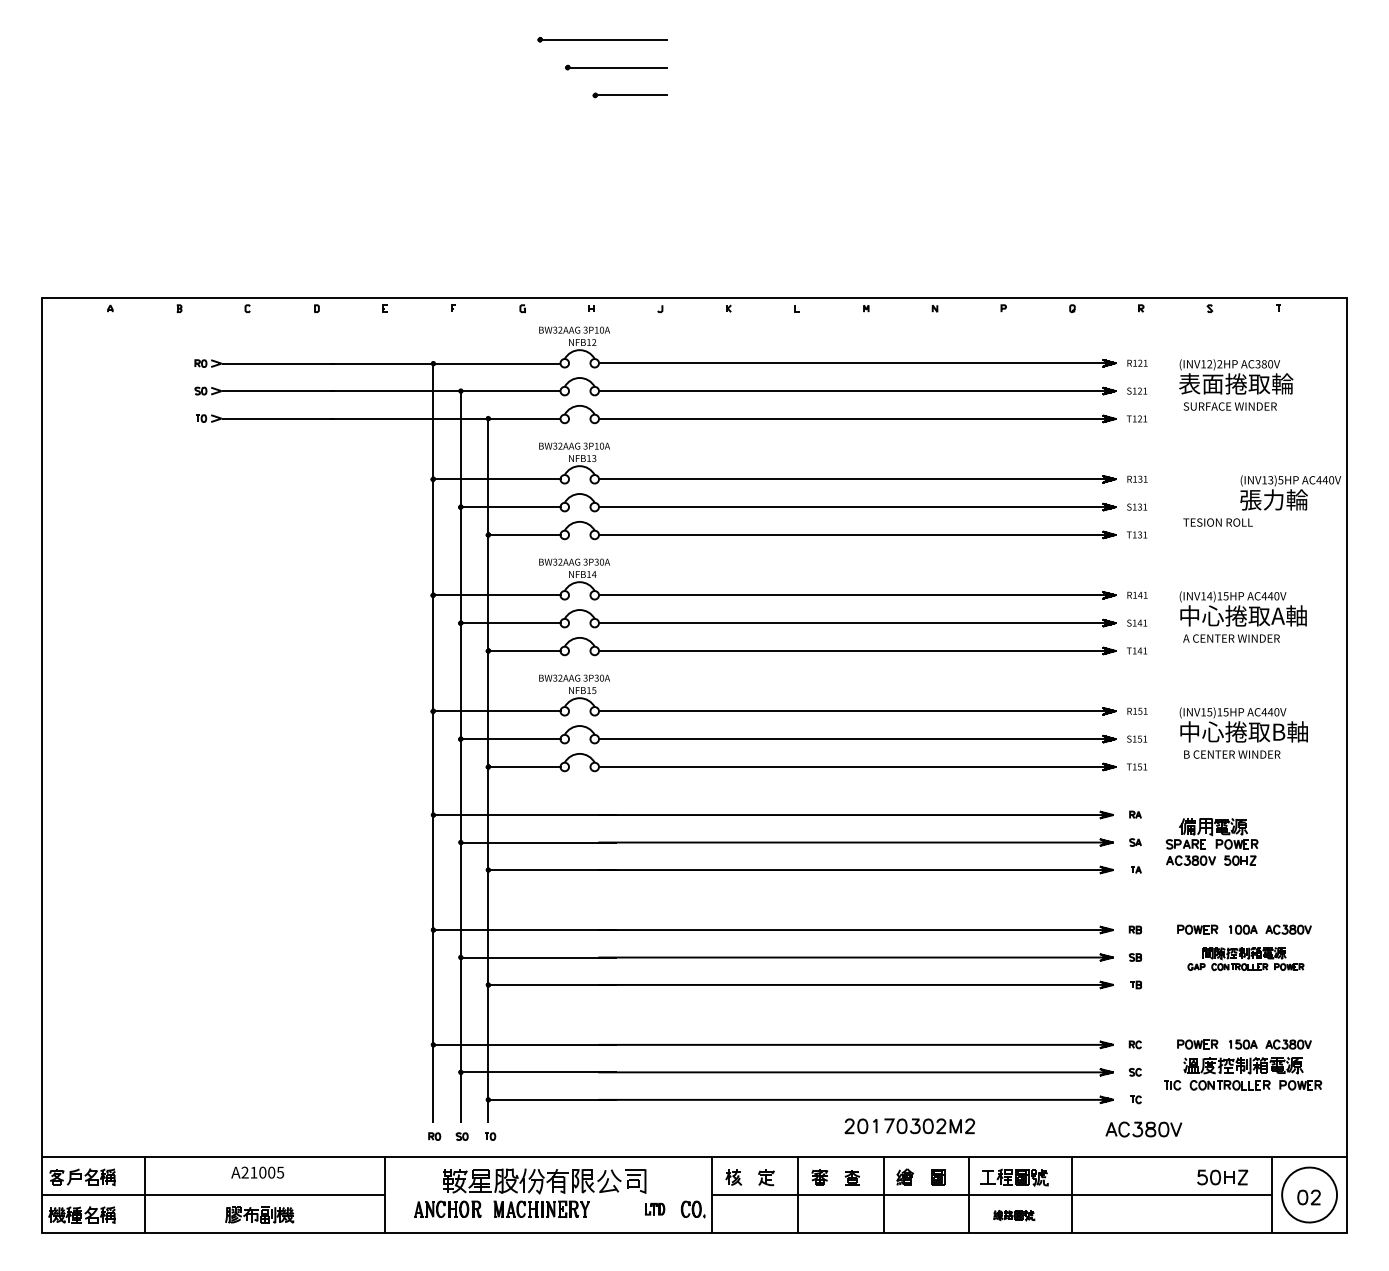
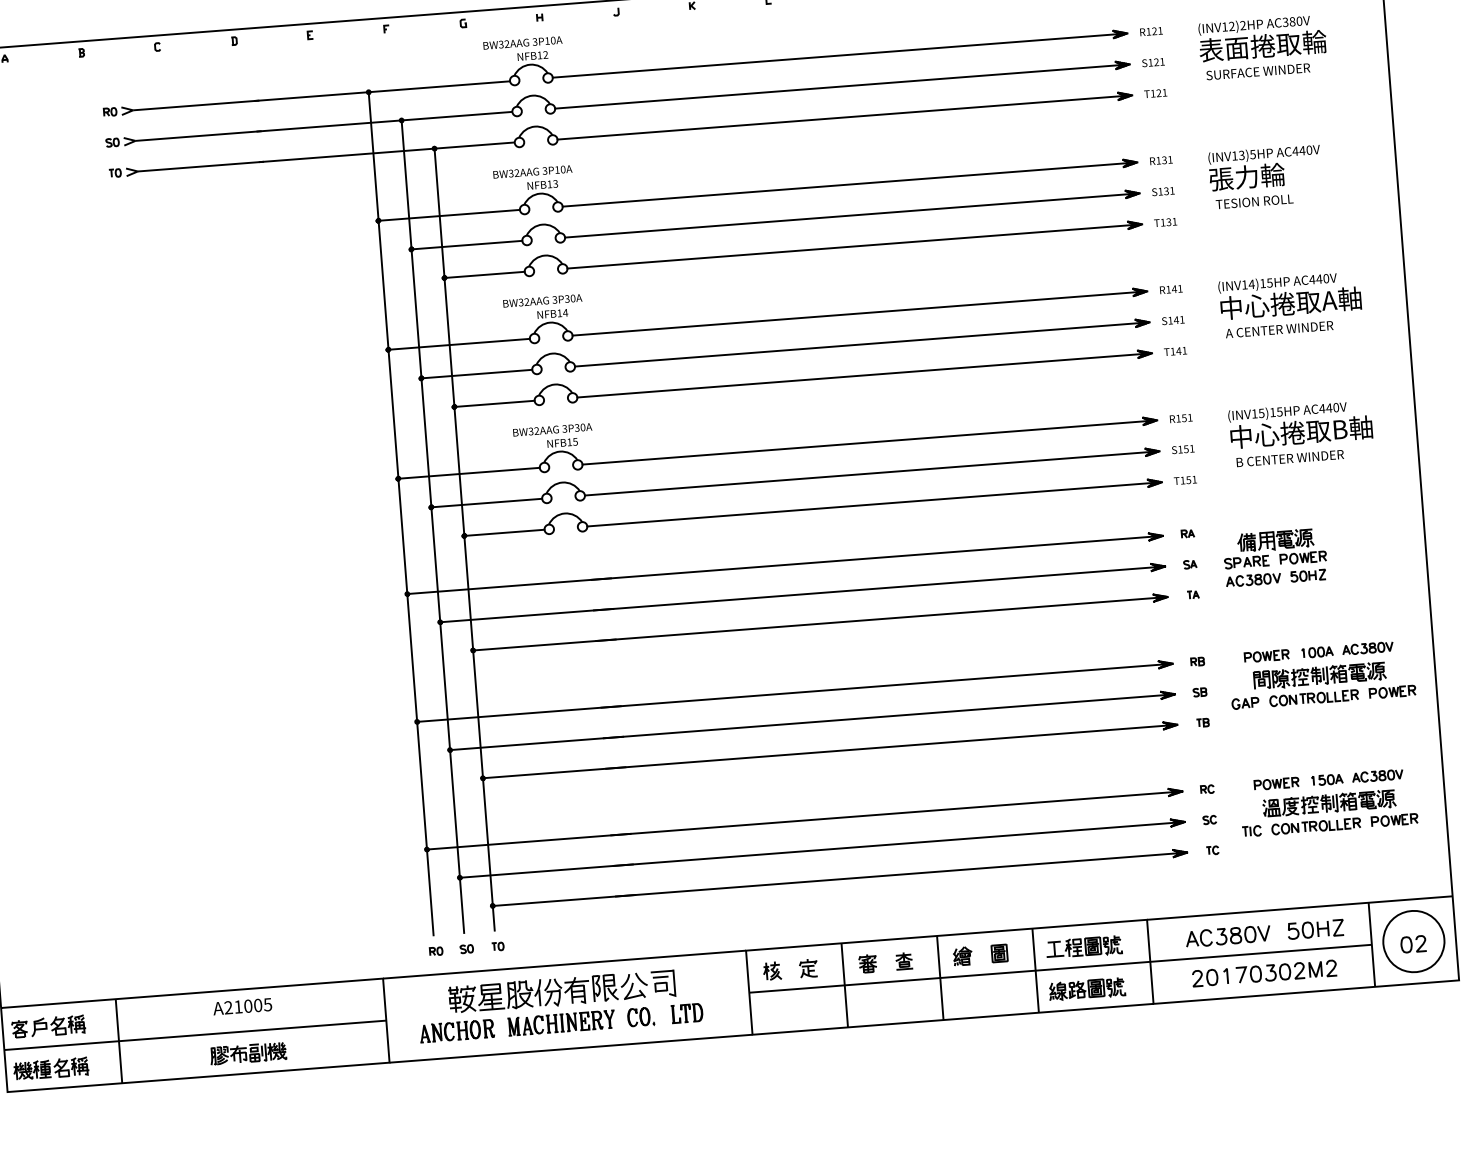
text: (1290, 492) -> (1264, 167), moved
part: (1245, 958) -> (1322, 684), size x1.43
part: (909, 1126) -> (1264, 973), moved
part: (1143, 1129) -> (1227, 936), moved
part: (654, 1208) -> (686, 1012), size x1.43
part: (693, 1209) -> (641, 1017), moved
part: (1013, 1215) -> (1086, 989), size x1.67

